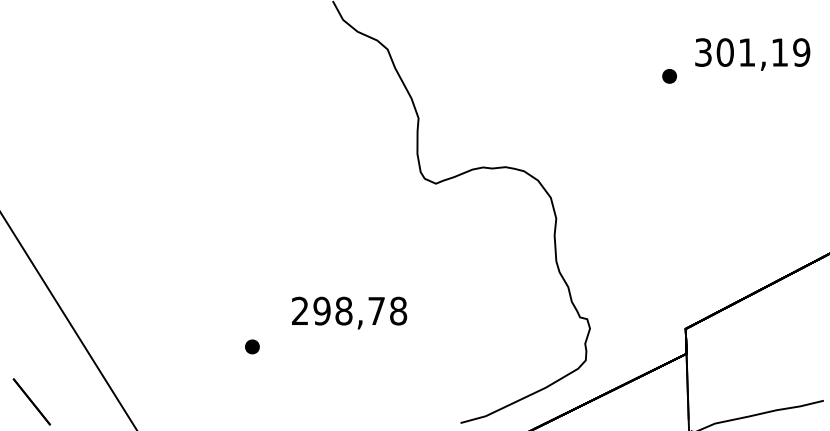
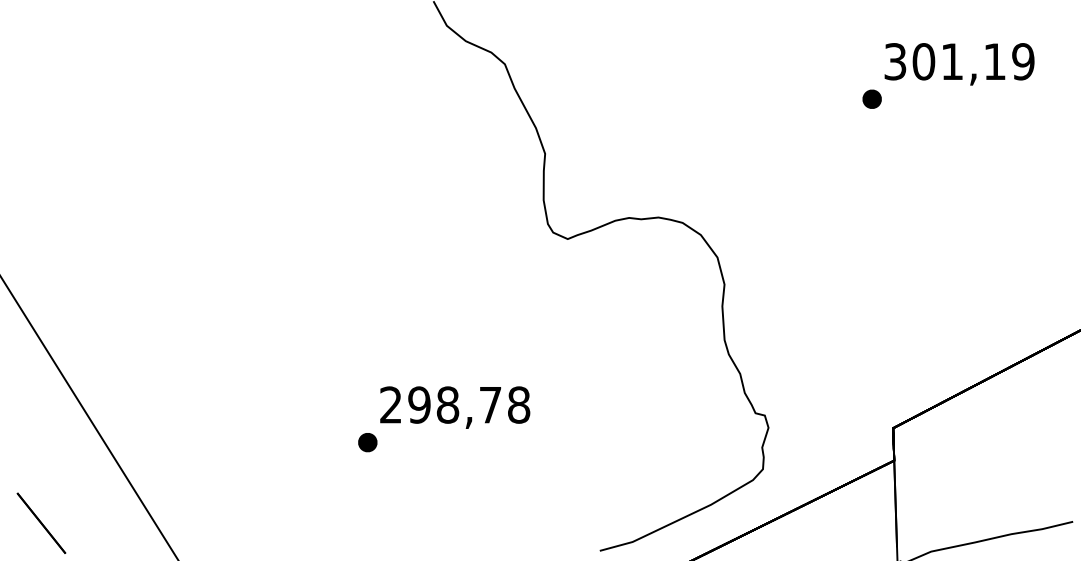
text: (752, 54) -> (959, 64), moved
part: (252, 346) -> (367, 442), moved

